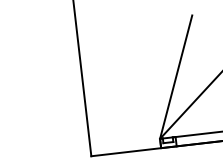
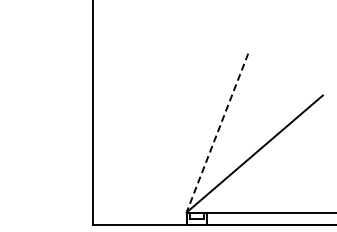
line: (176, 77) -> (217, 133), solid -> dashed

